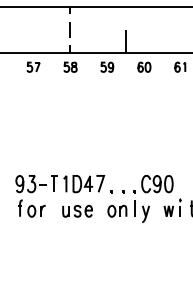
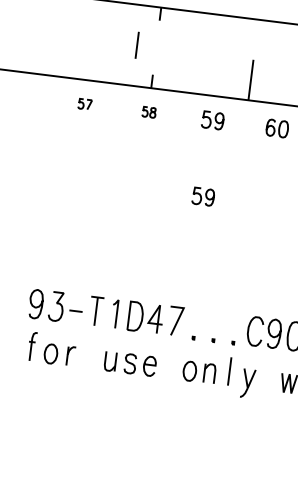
line: (69, 29) -> (136, 44), moved
part: (33, 66) -> (85, 103), size x0.6
part: (70, 66) -> (149, 111), size x0.6
part: (107, 110) -> (203, 195), added

